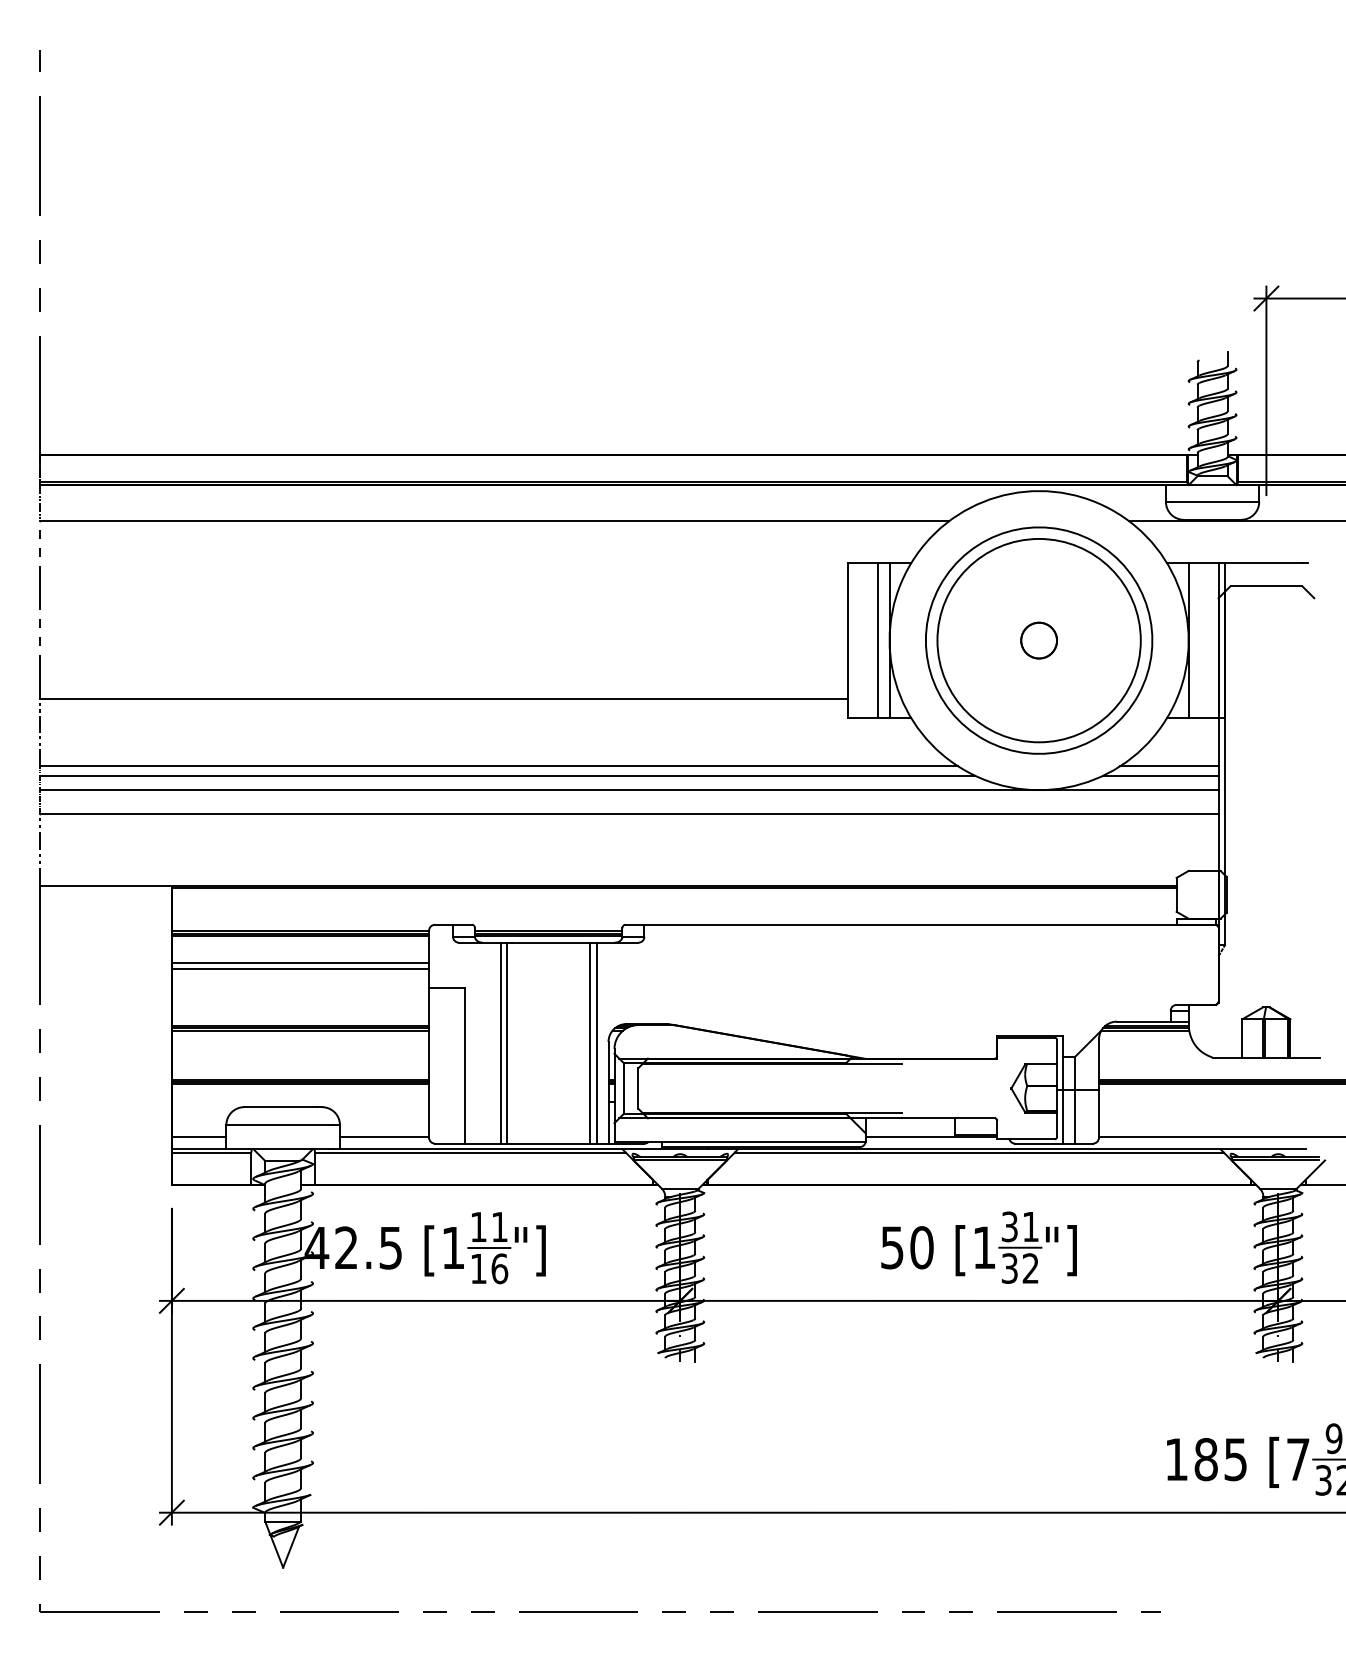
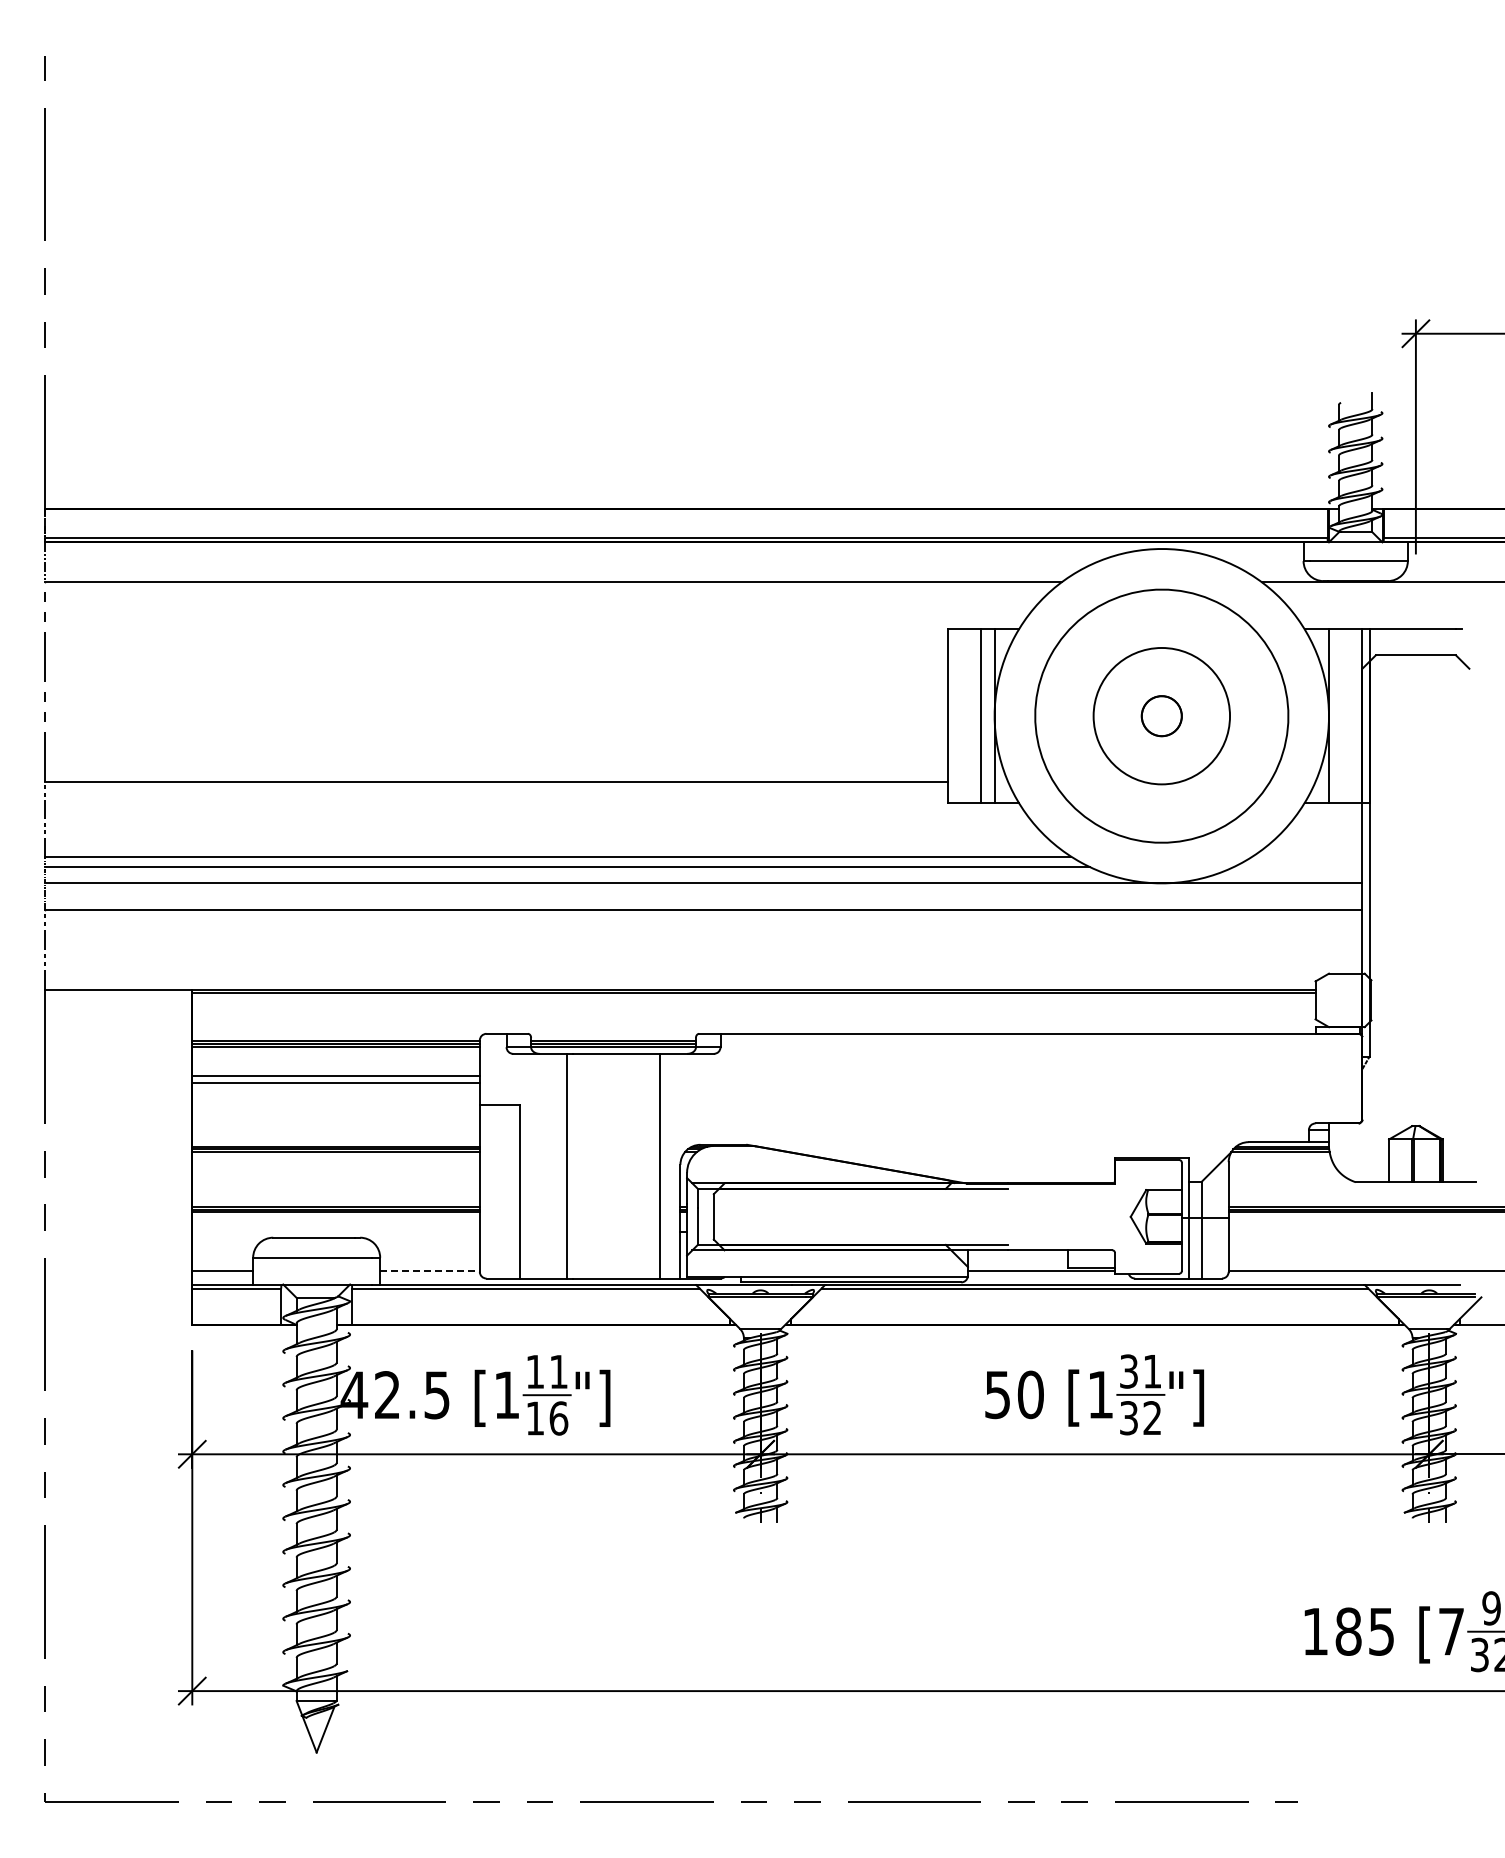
circle: (1038, 640) -> (1161, 715), size x0.6
line: (1169, 766) -> (1307, 856), removed
line: (1160, 775) -> (1297, 867), removed
line: (501, 1042) -> (560, 1165), removed
line: (596, 1042) -> (667, 1165), removed
line: (384, 1137) -> (430, 1271), solid -> dashed

